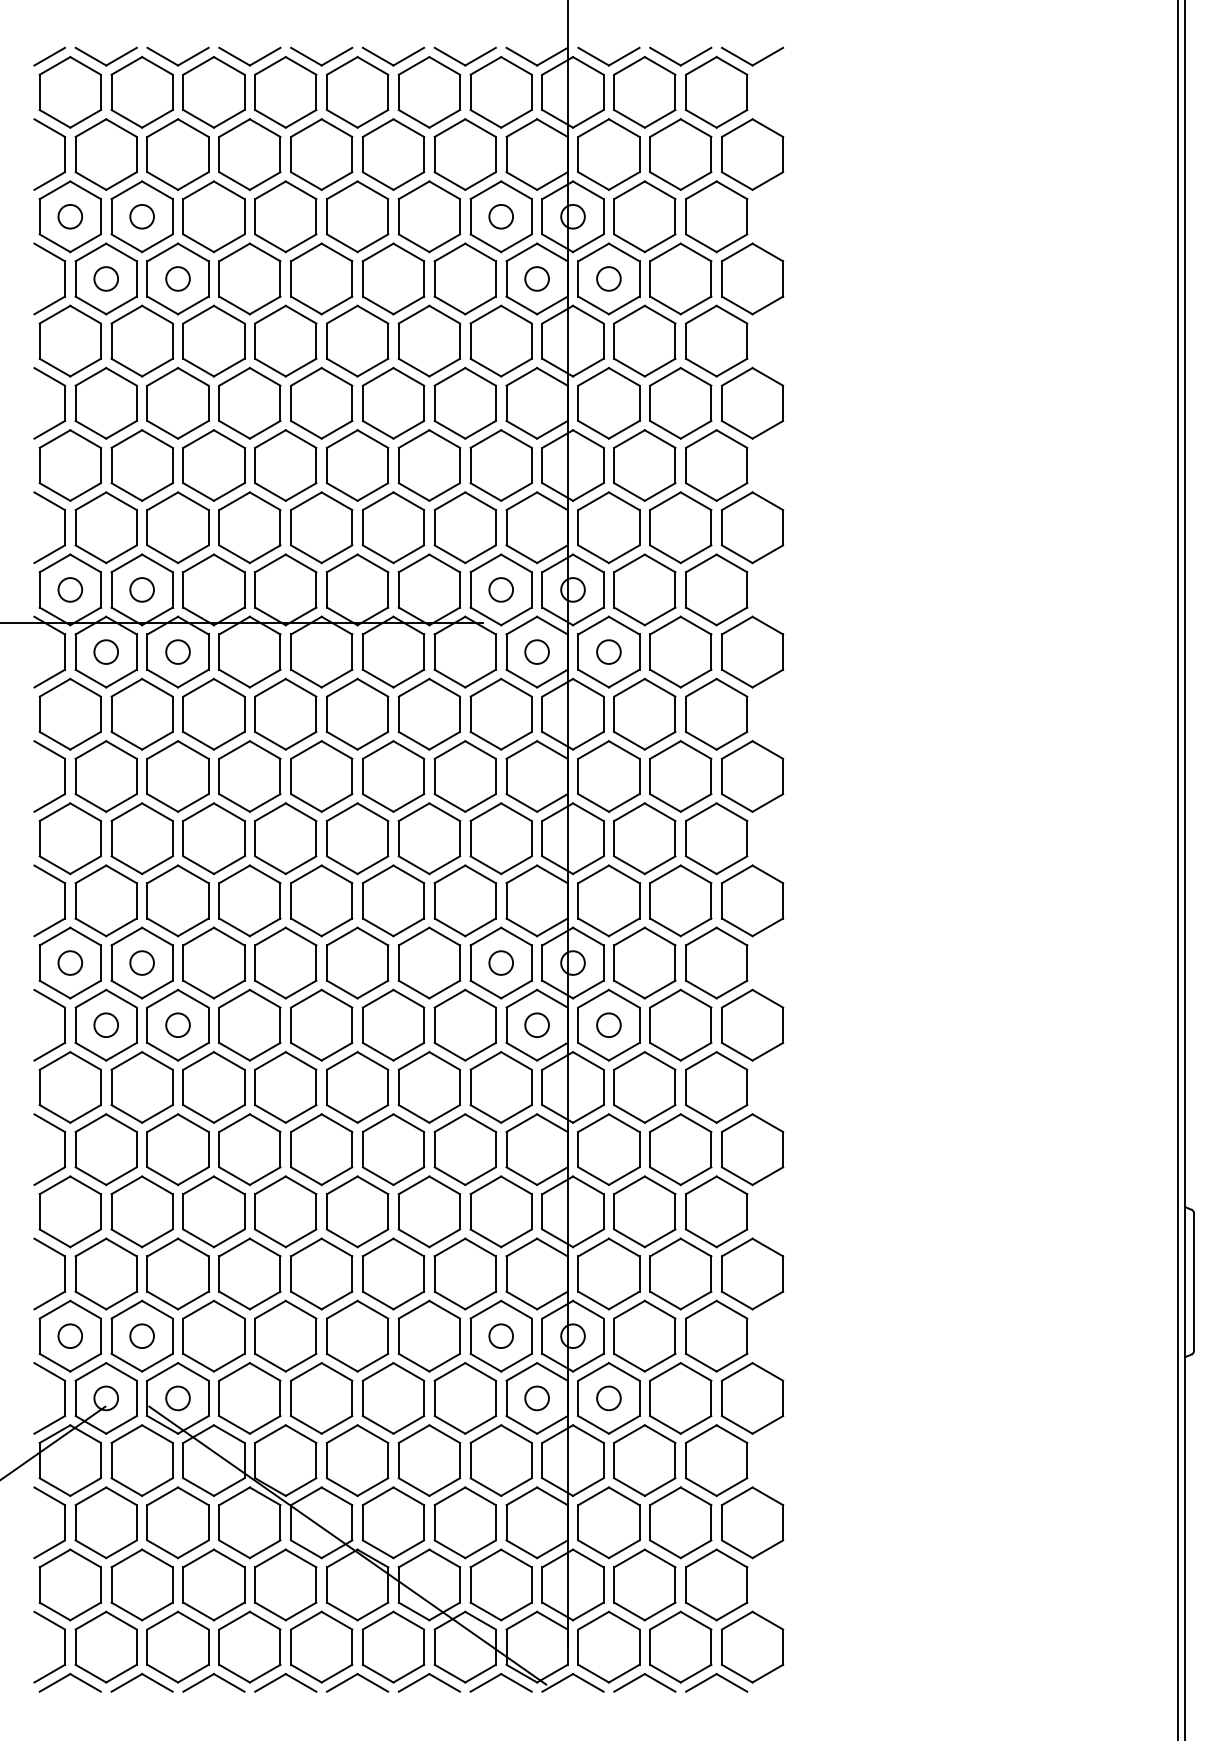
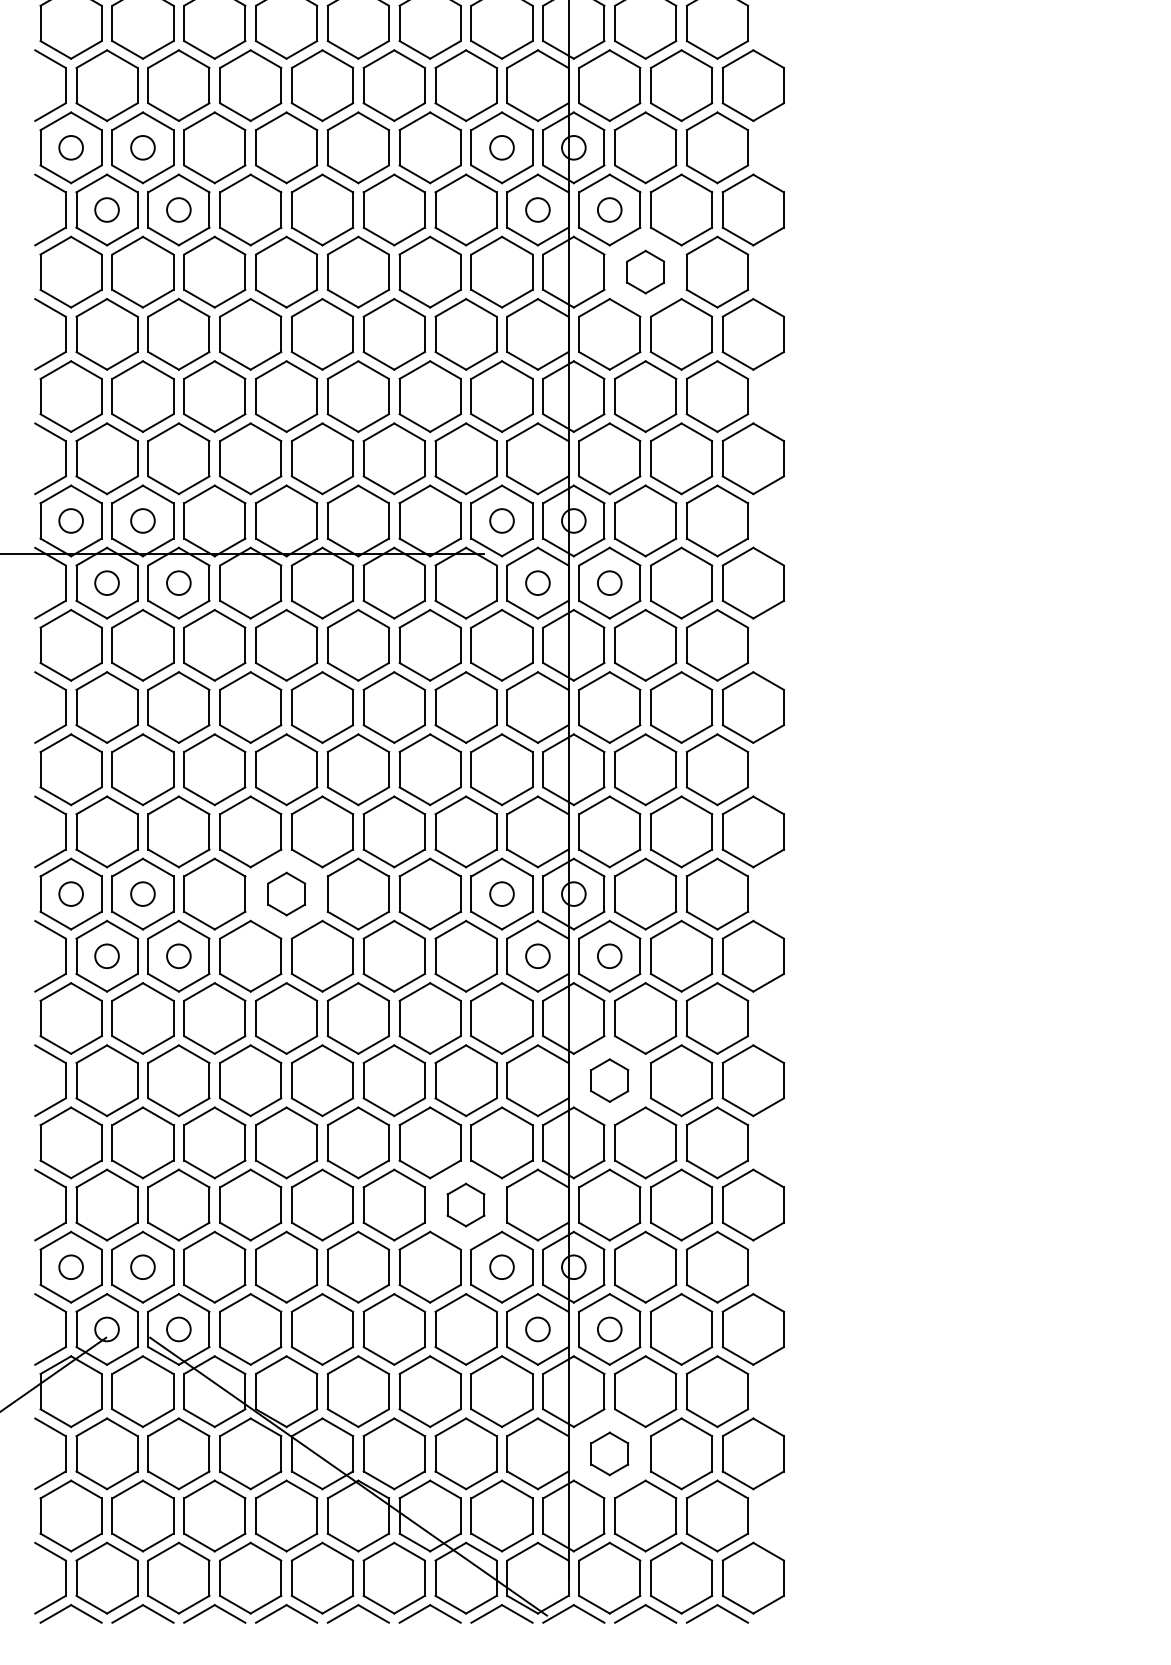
part: (644, 340) -> (645, 271), size x0.6
part: (285, 962) -> (286, 893), size x0.6
part: (608, 1149) -> (609, 1080), size x0.6
part: (464, 1273) -> (465, 1204), size x0.6
part: (608, 1522) -> (609, 1453), size x0.6

